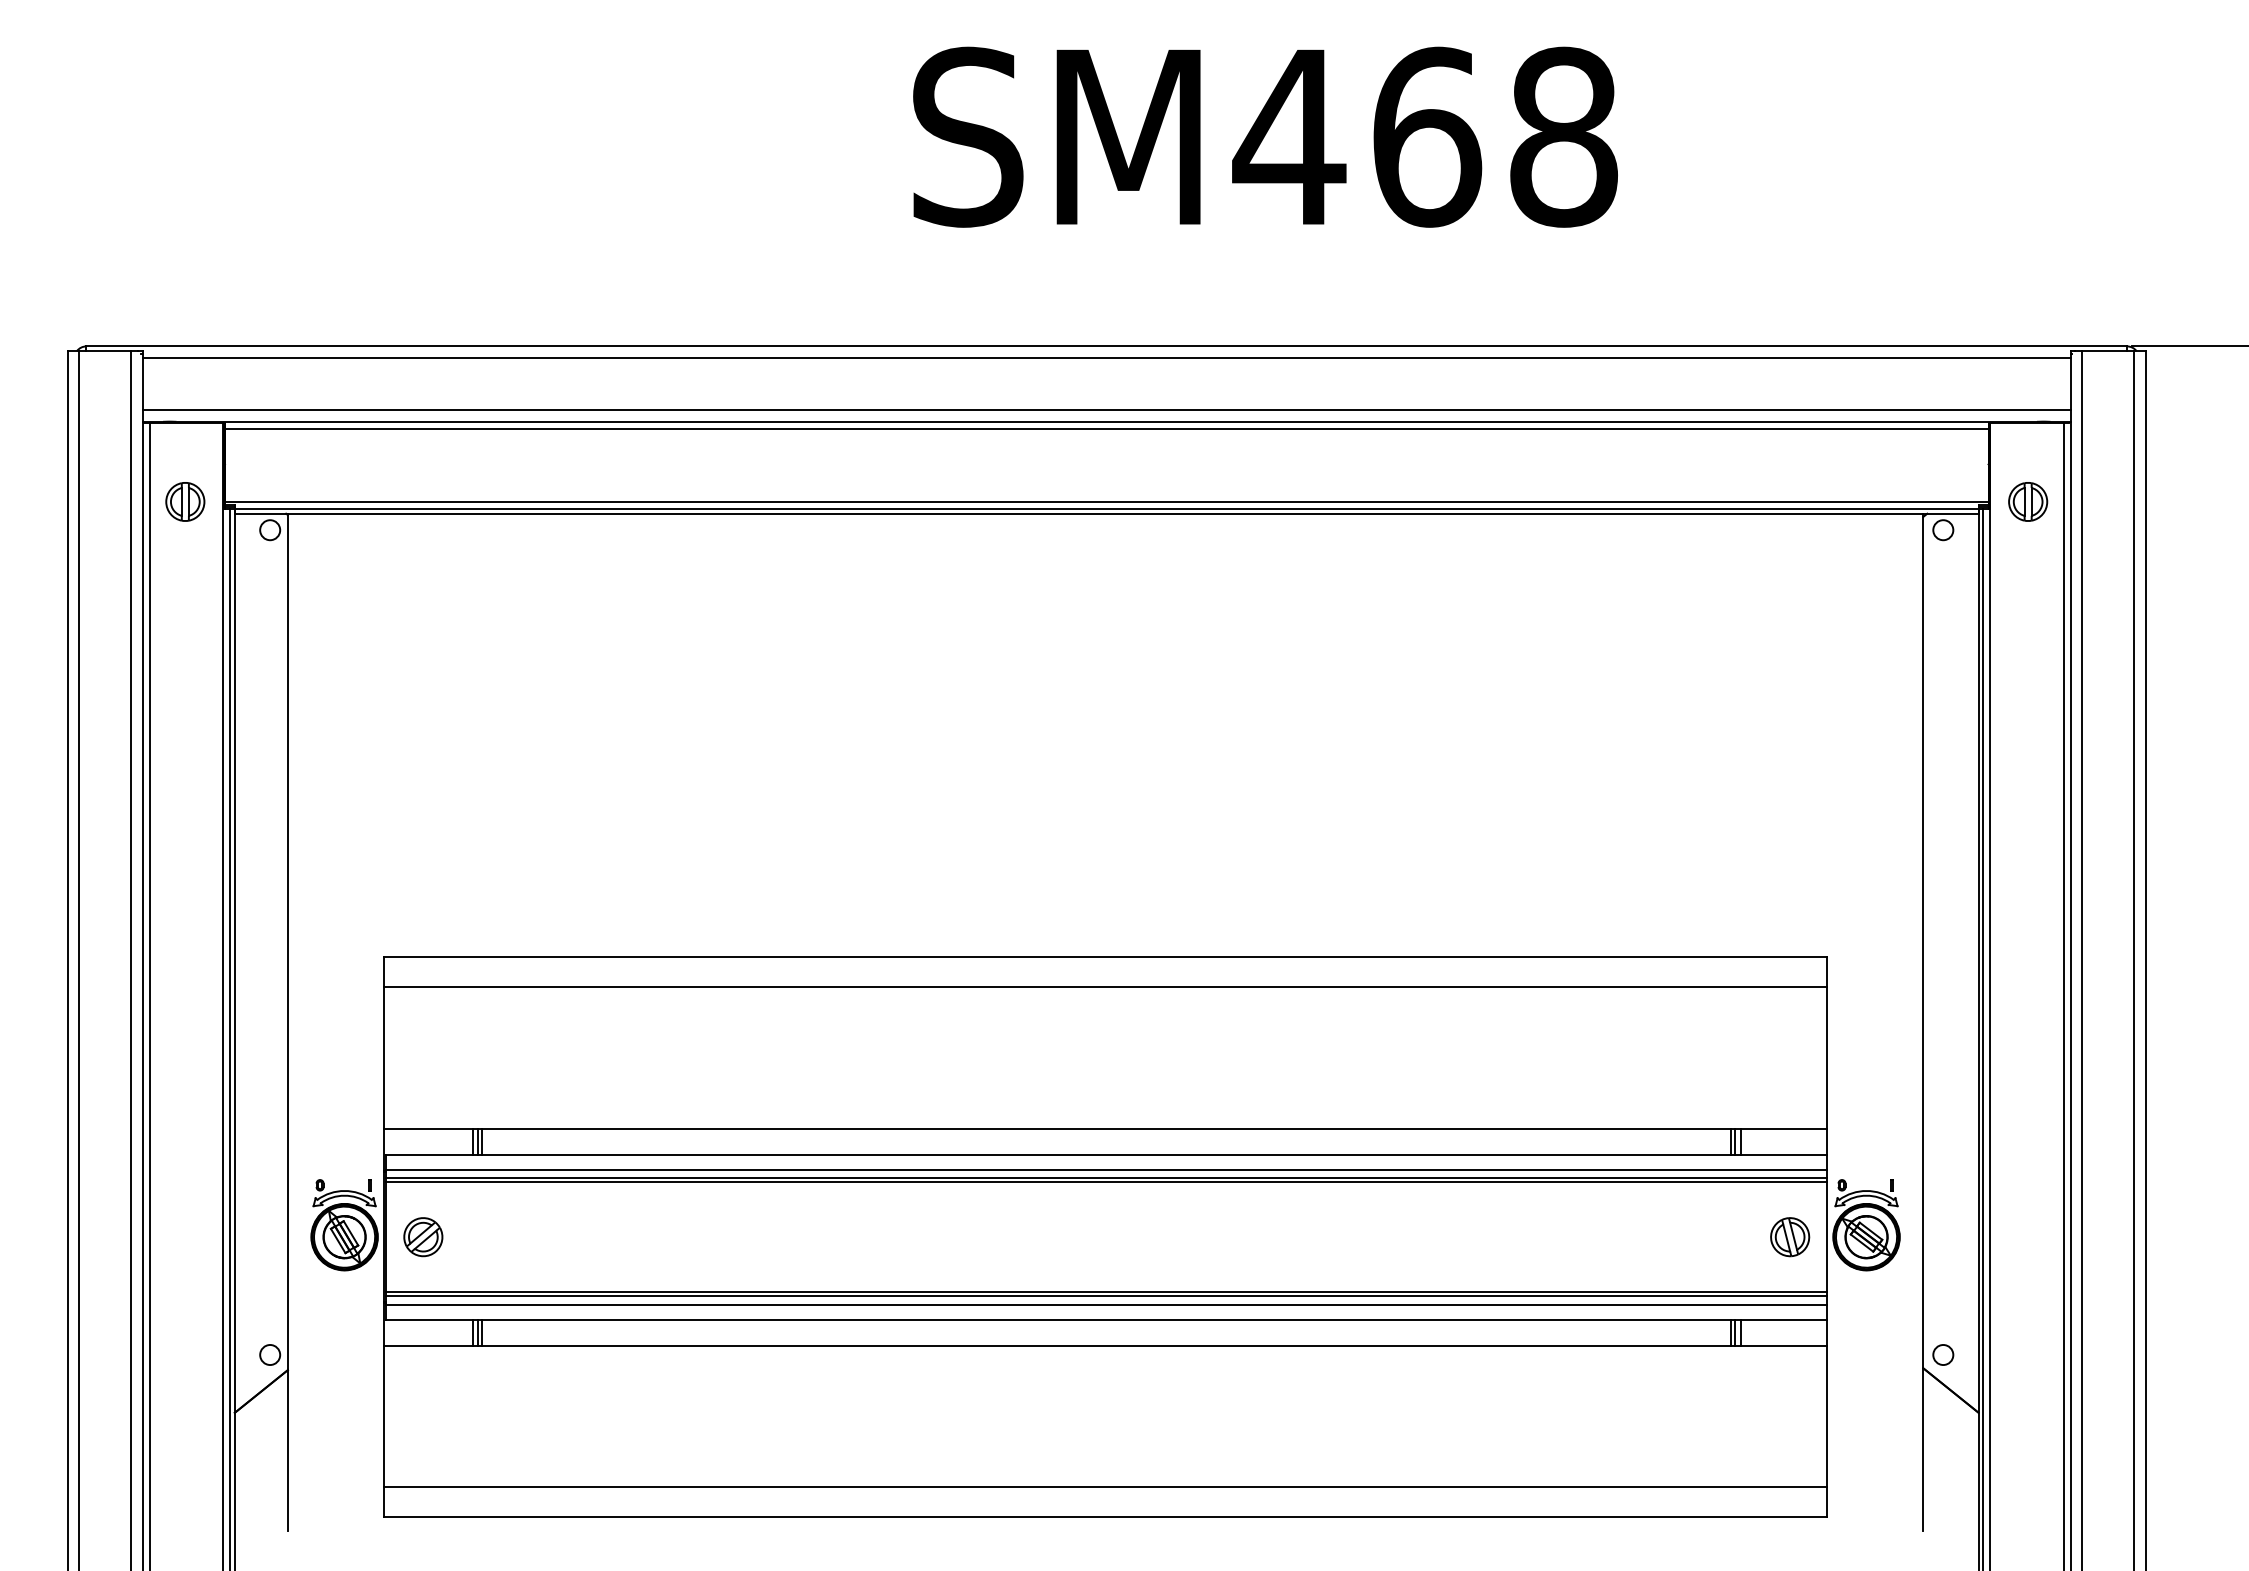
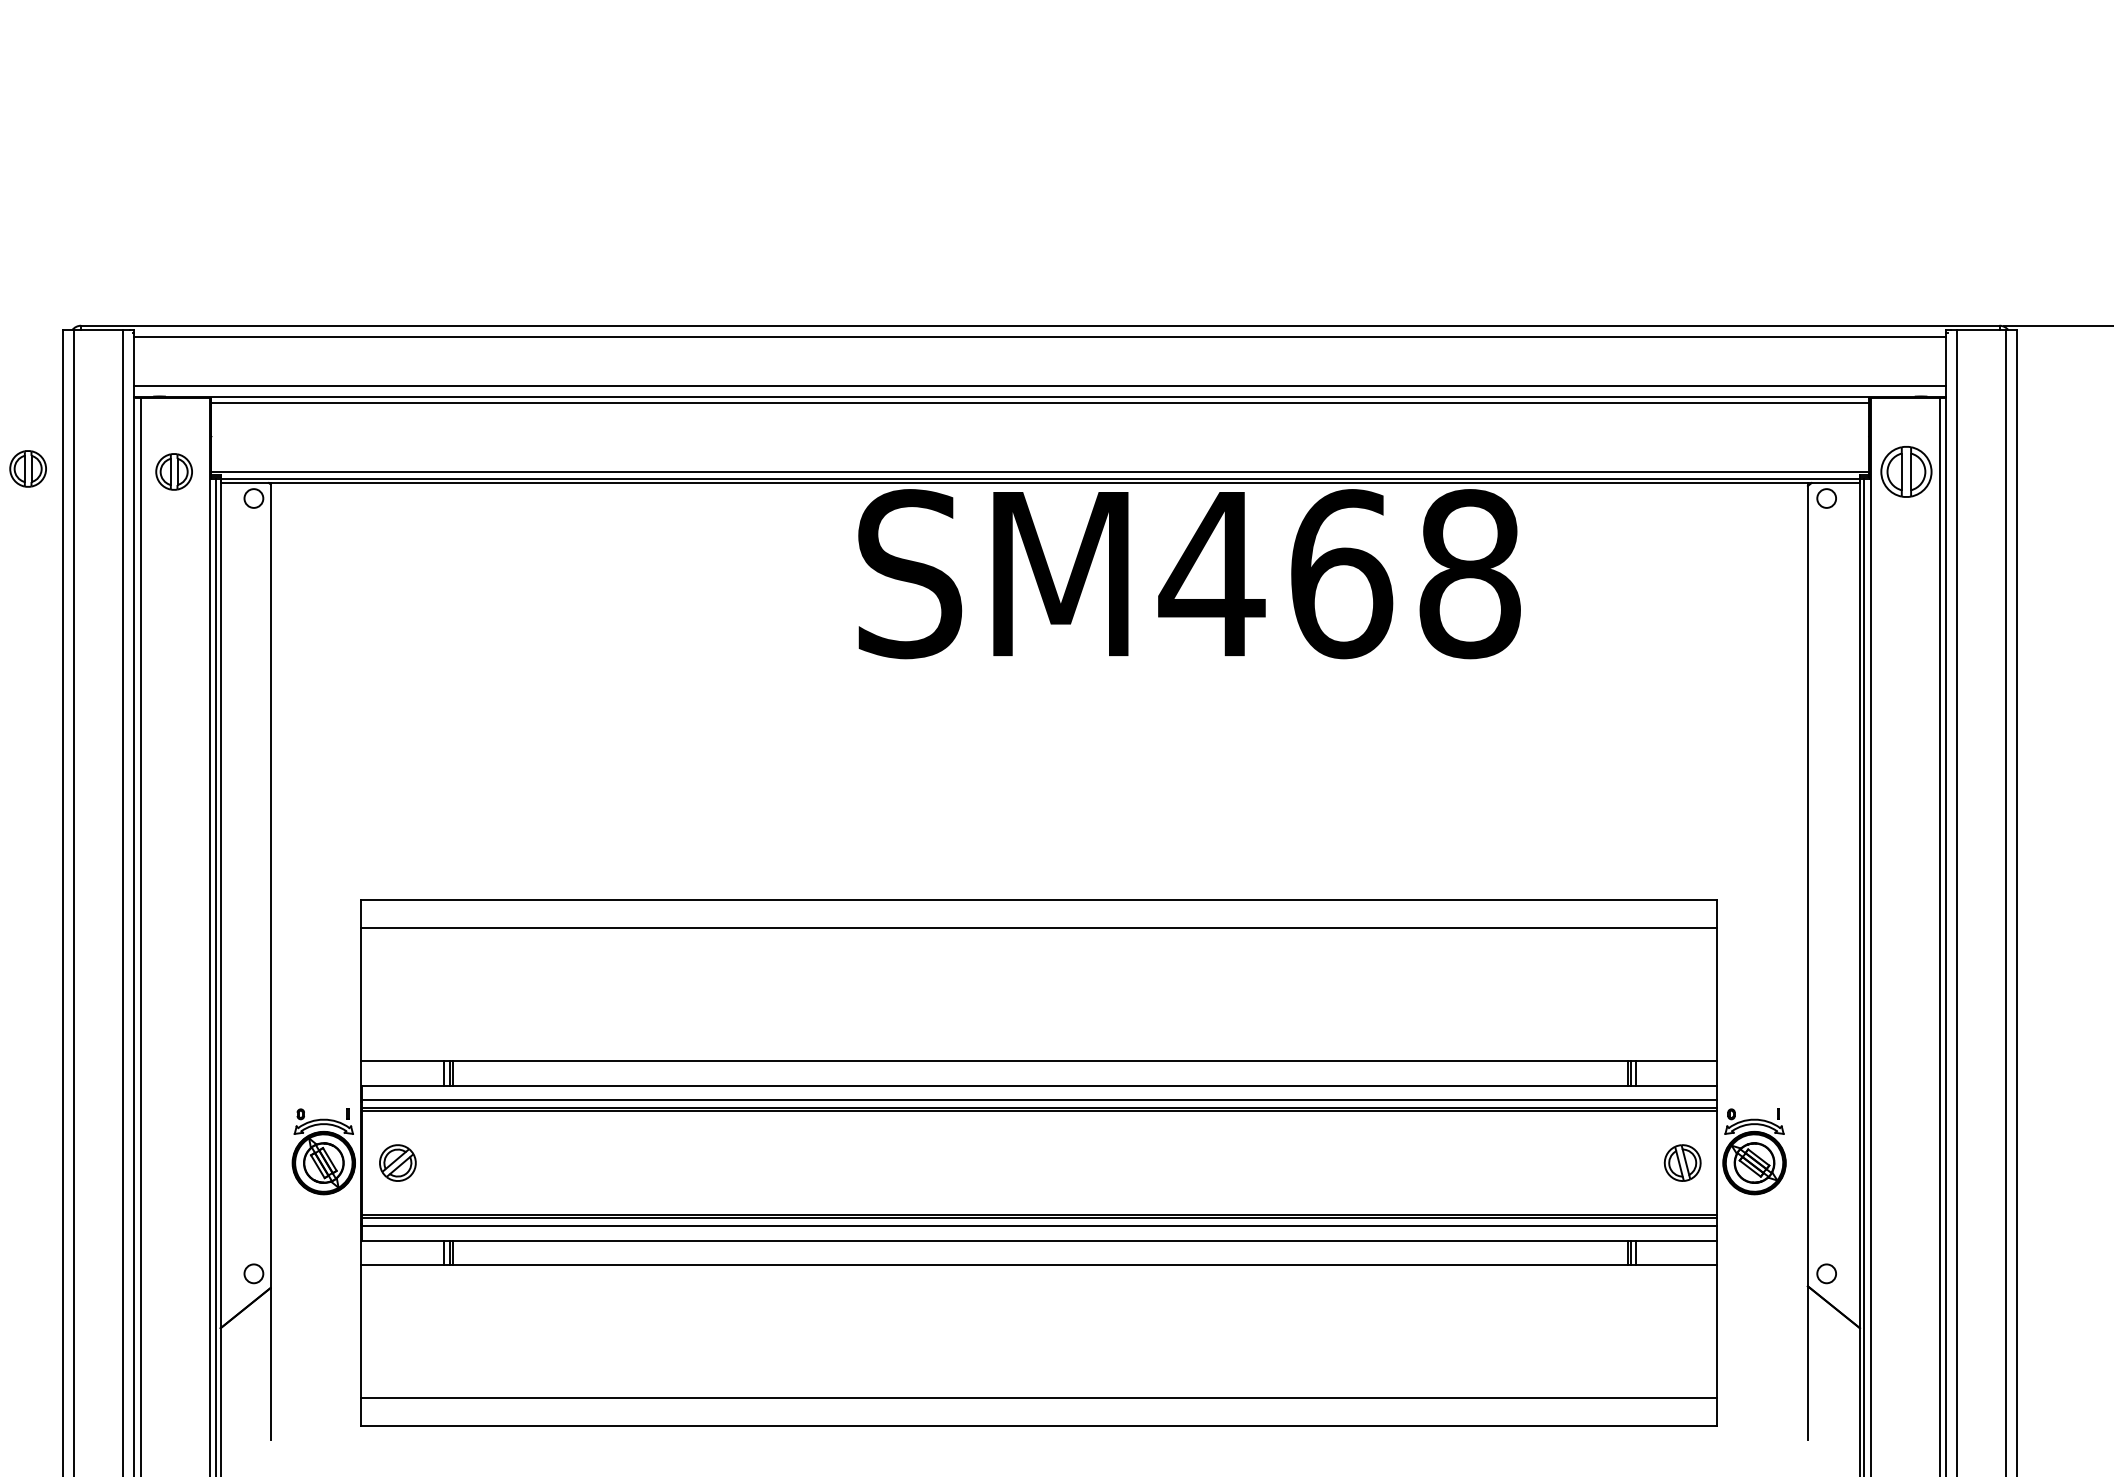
text: (1265, 137) -> (1189, 574), moved
part: (29, 498) -> (27, 468), added
part: (2028, 501) -> (1906, 471), size x1.4

